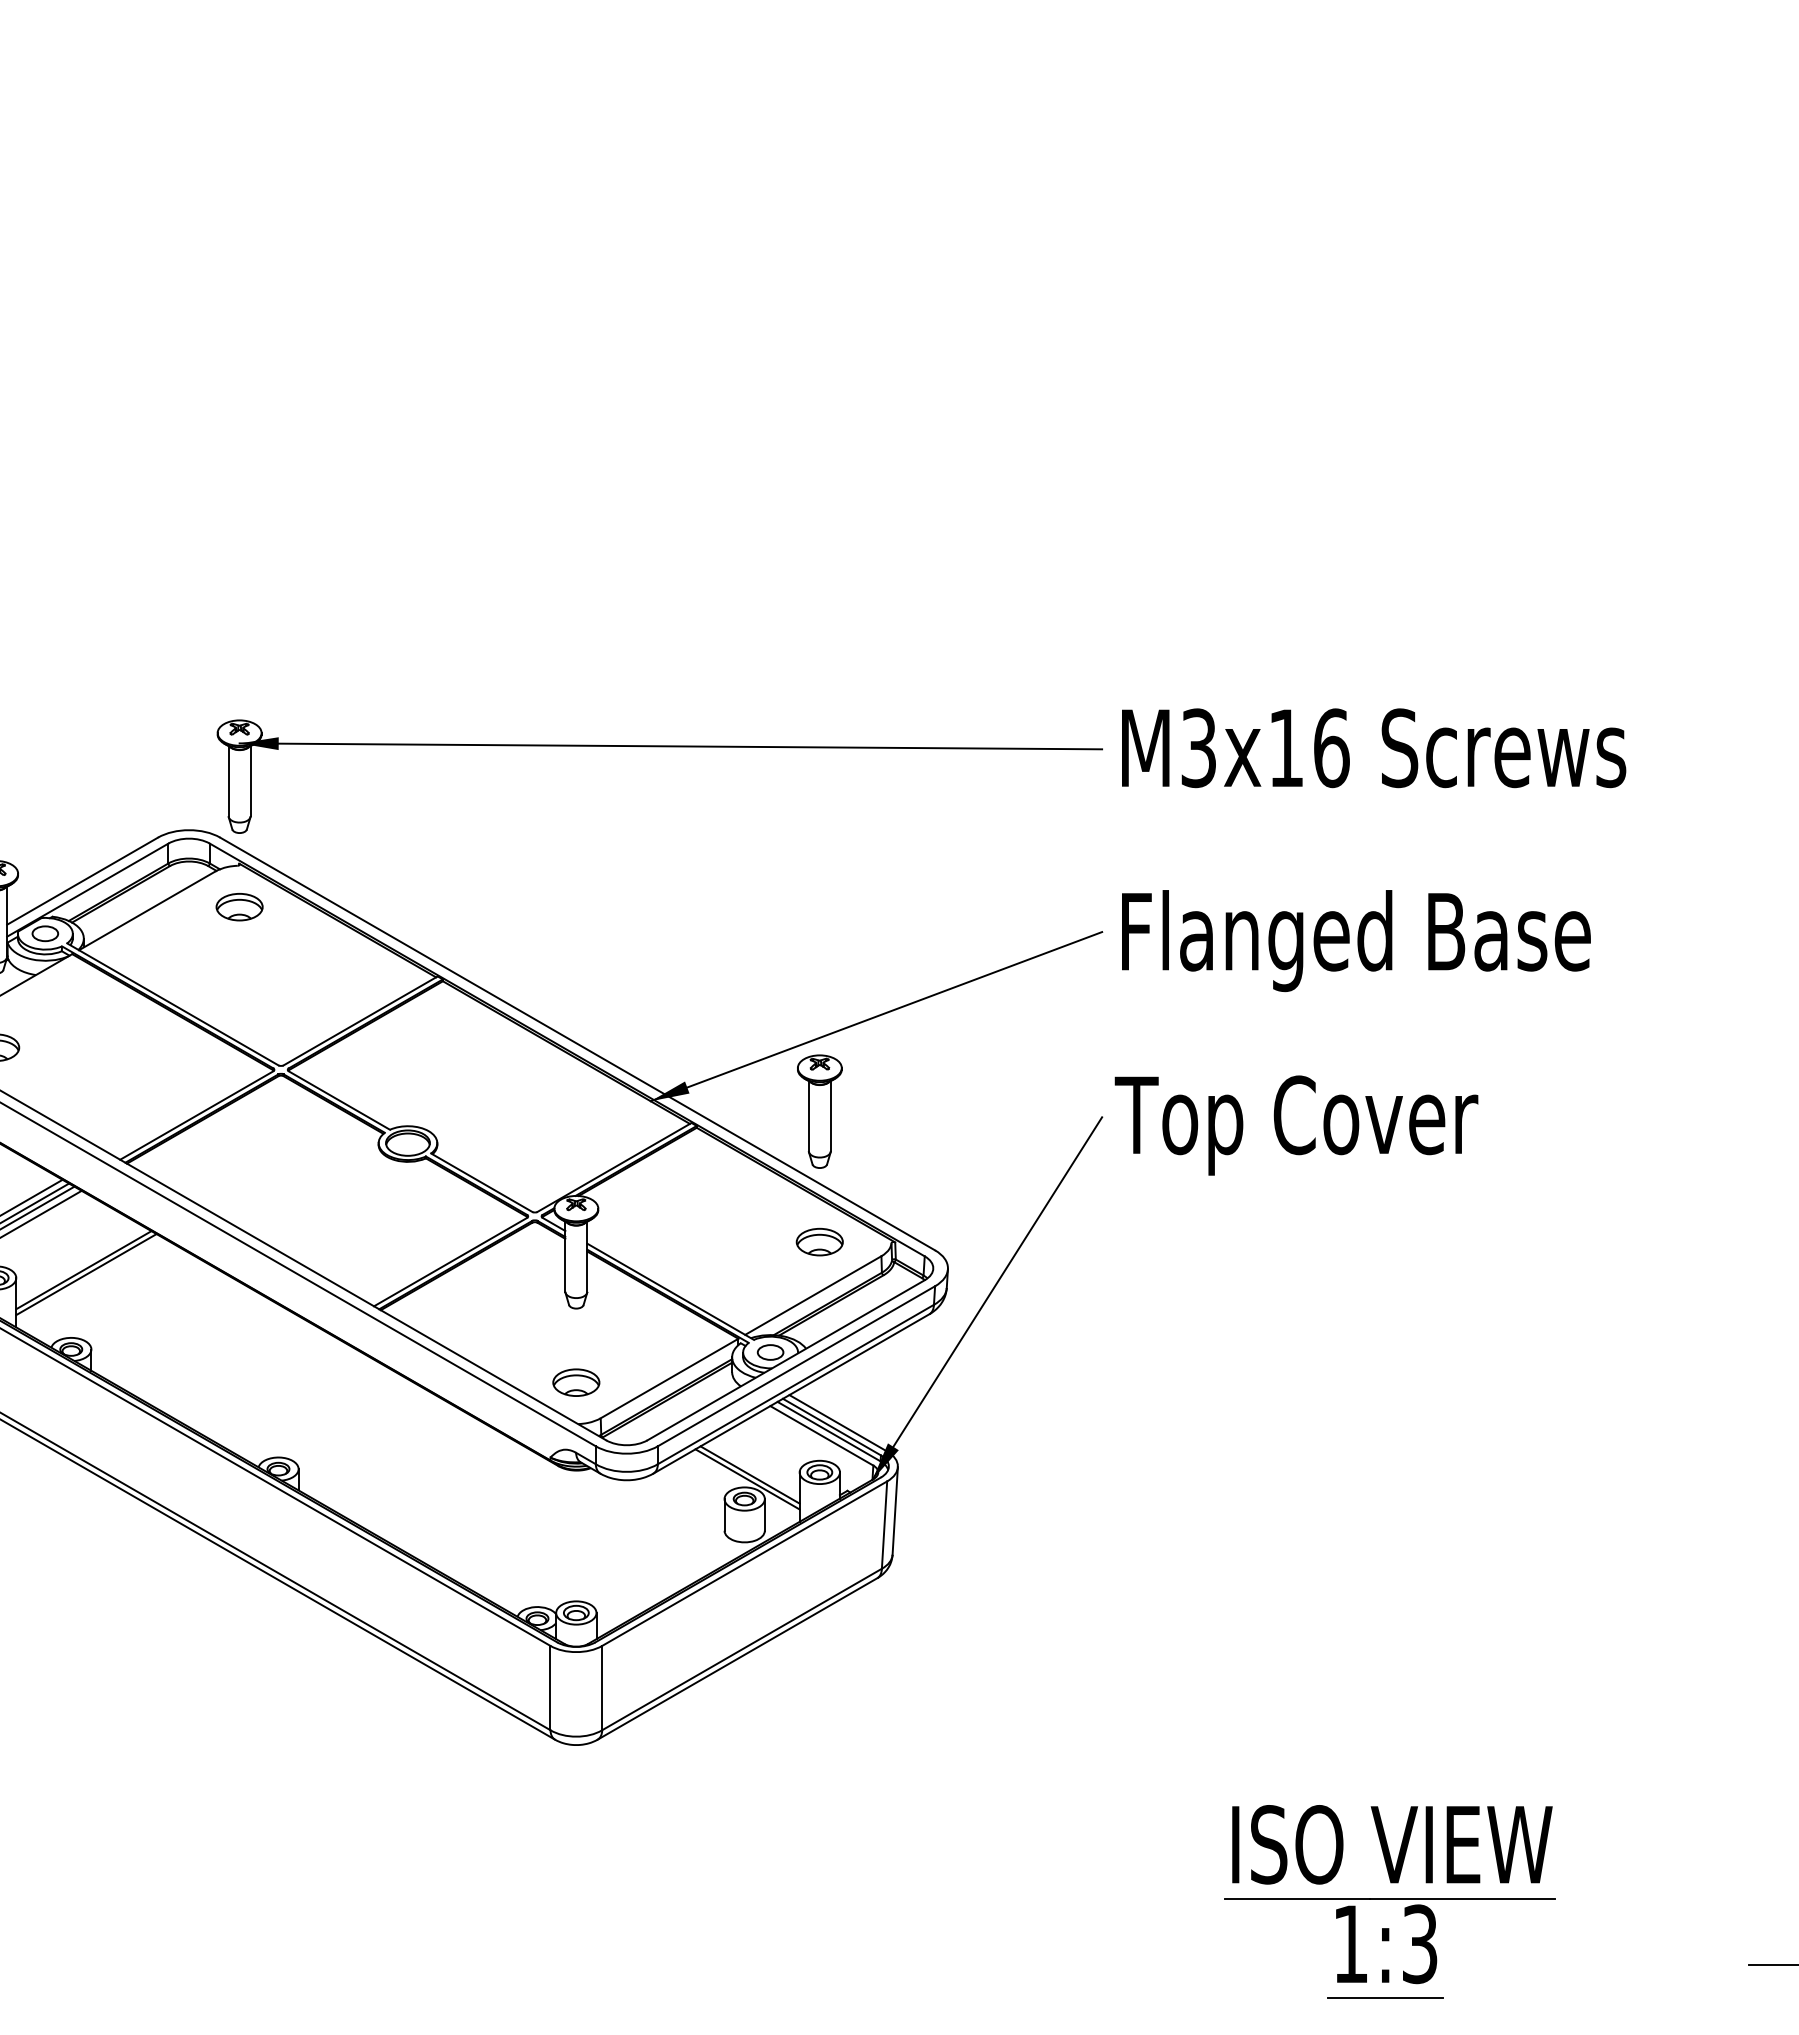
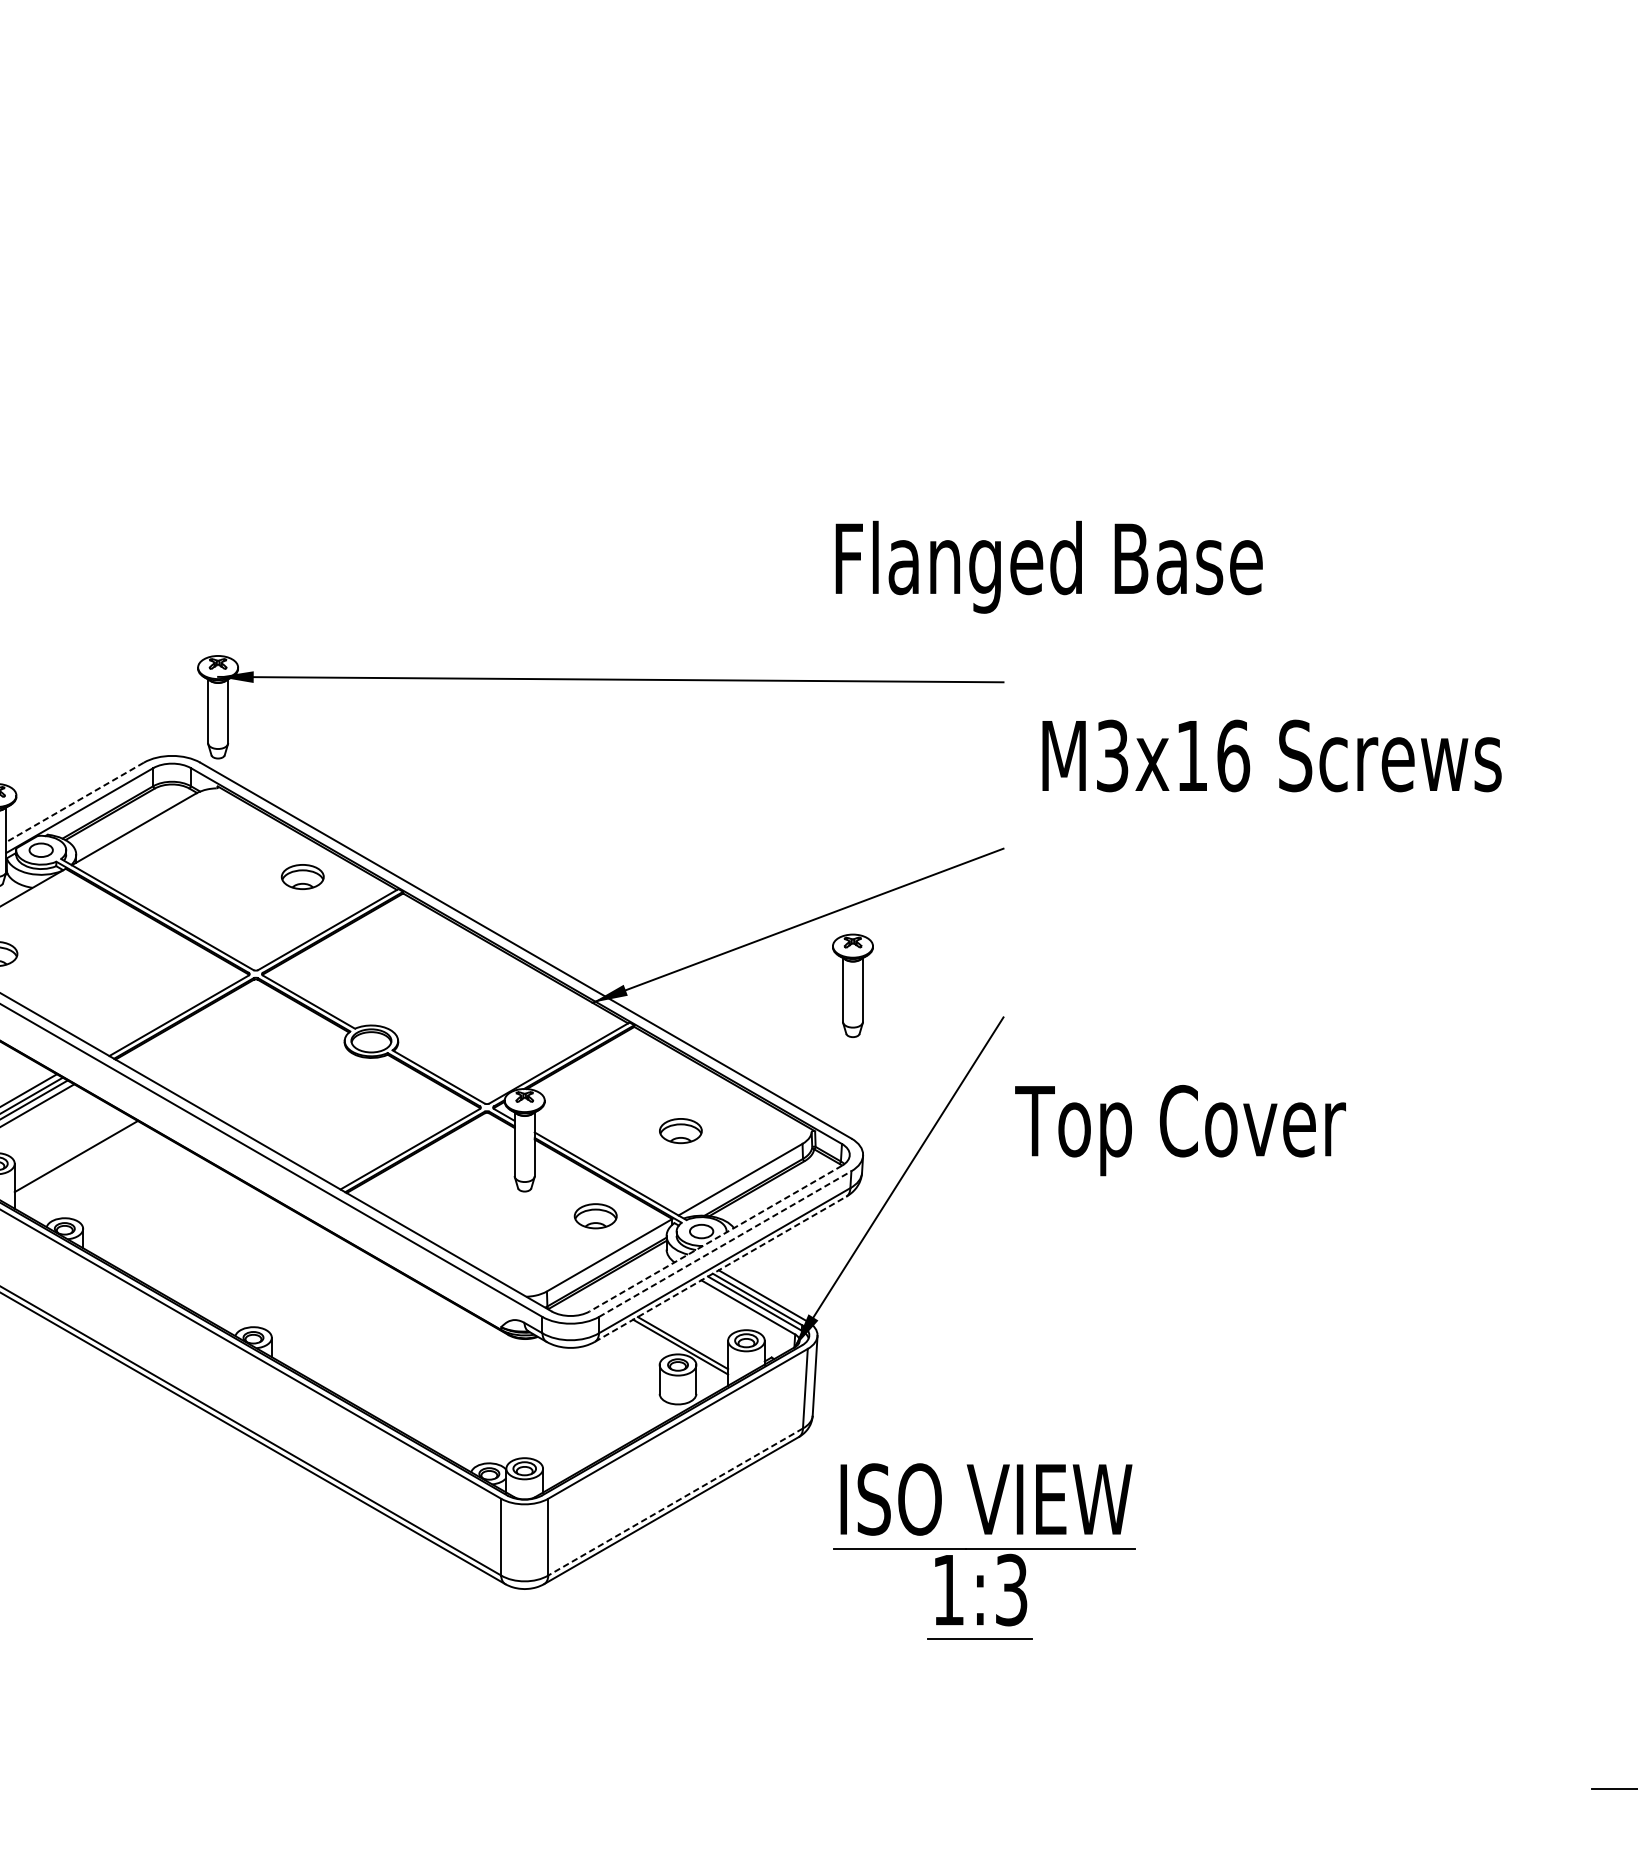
text: (1374, 748) -> (1272, 756), moved
line: (82, 881) -> (75, 802), solid -> dashed
part: (239, 907) -> (302, 877), moved
text: (1356, 941) -> (1049, 567), moved
part: (819, 1111) -> (852, 985), moved
text: (1296, 1125) -> (1180, 1130), moved
part: (819, 1241) -> (680, 1130), moved
line: (86, 1274) -> (78, 1160), removed
line: (785, 1360) -> (715, 1238), solid -> dashed
line: (796, 1366) -> (725, 1244), solid -> dashed
part: (576, 1382) -> (595, 1216), moved
line: (791, 1393) -> (720, 1268), solid -> dashed
line: (741, 1649) -> (675, 1501), solid -> dashed
part: (1389, 1901) -> (983, 1551), moved

